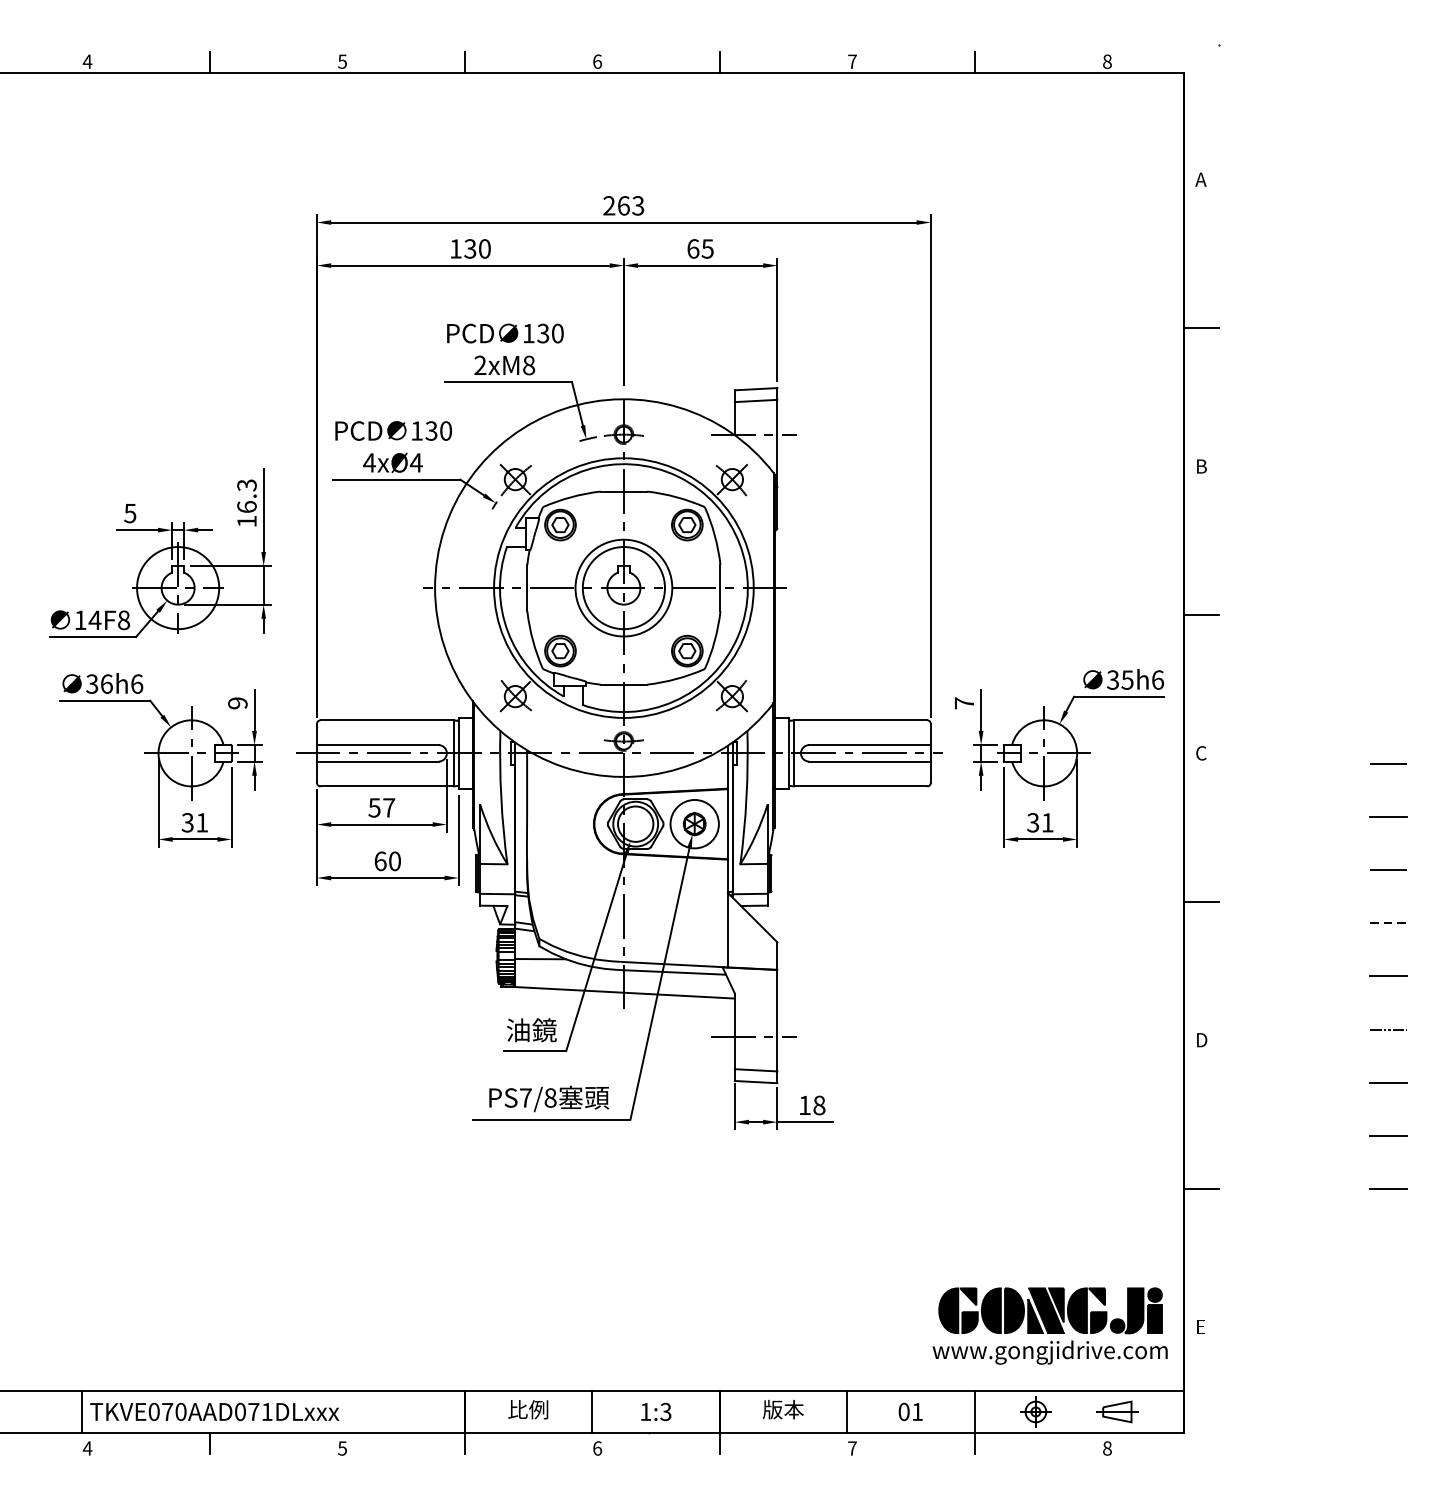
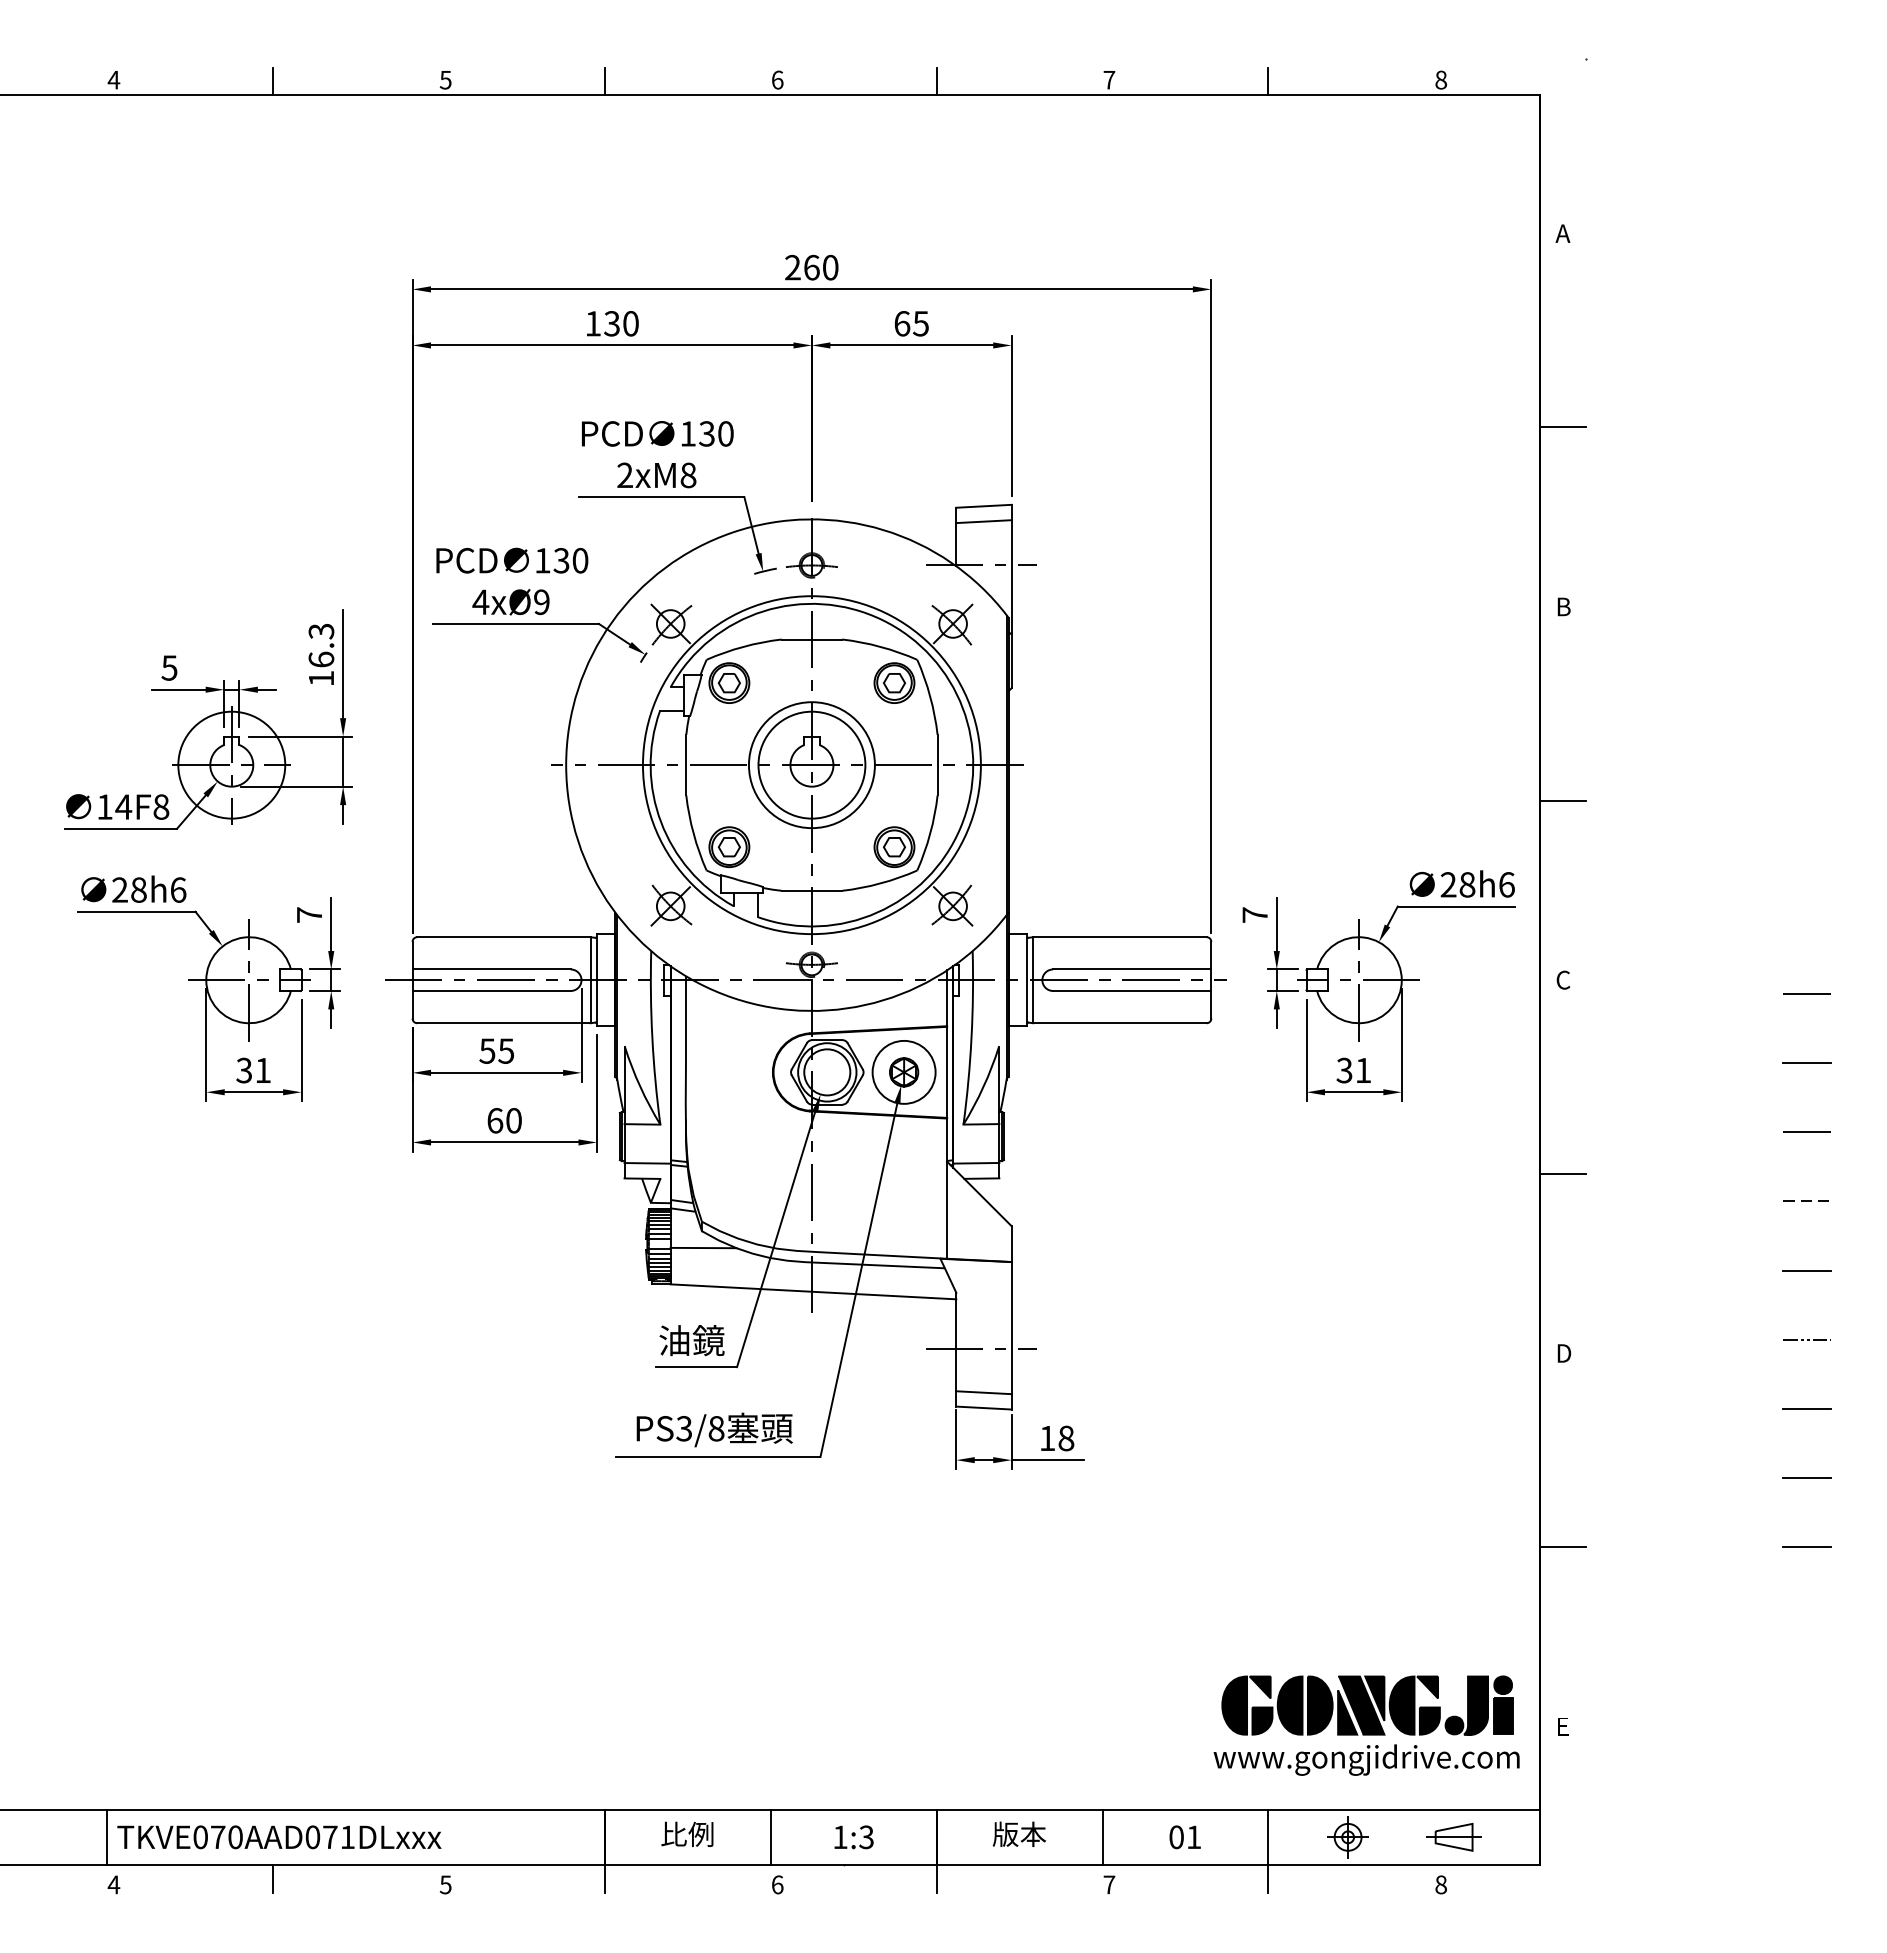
text: (638, 205) -> (830, 267), 263 -> 260
text: (416, 463) -> (541, 602), 4xØ4 -> 4xØ9
text: (1119, 679) -> (1457, 884), 35h6 -> 28h6
text: (99, 683) -> (129, 889), 36h6 -> 28h6
text: (237, 702) -> (309, 914), 9 -> 7
text: (389, 807) -> (506, 1050), 57 -> 55
text: (525, 1097) -> (684, 1428), PS7/8 -> PS3/8

